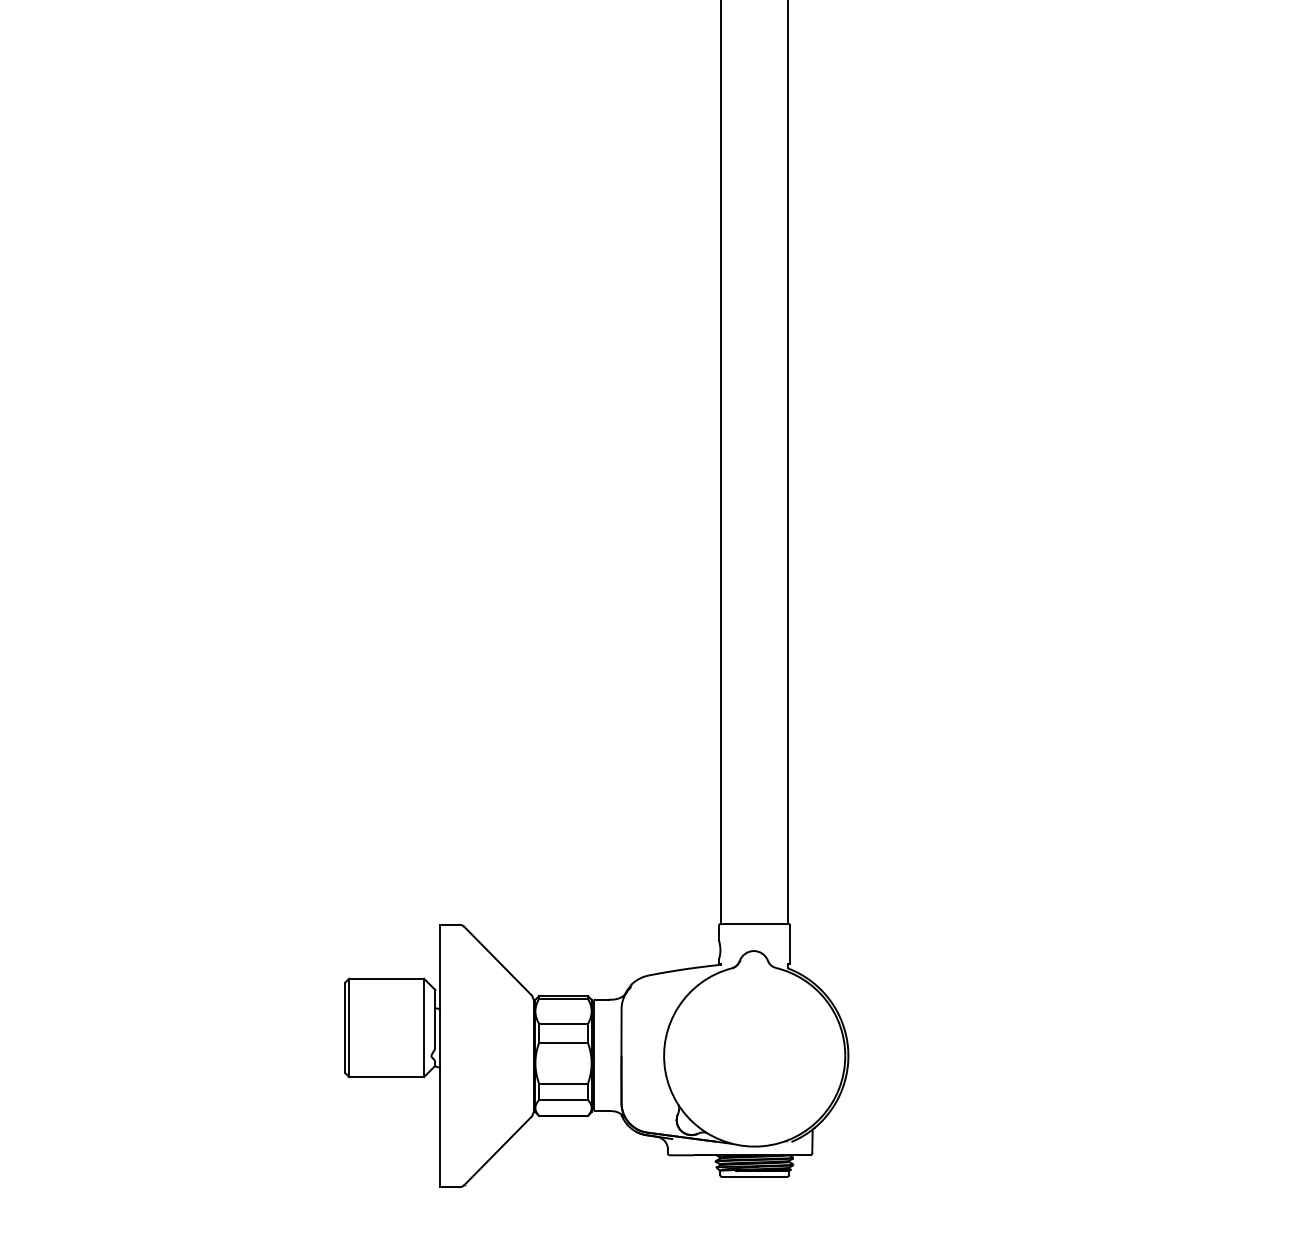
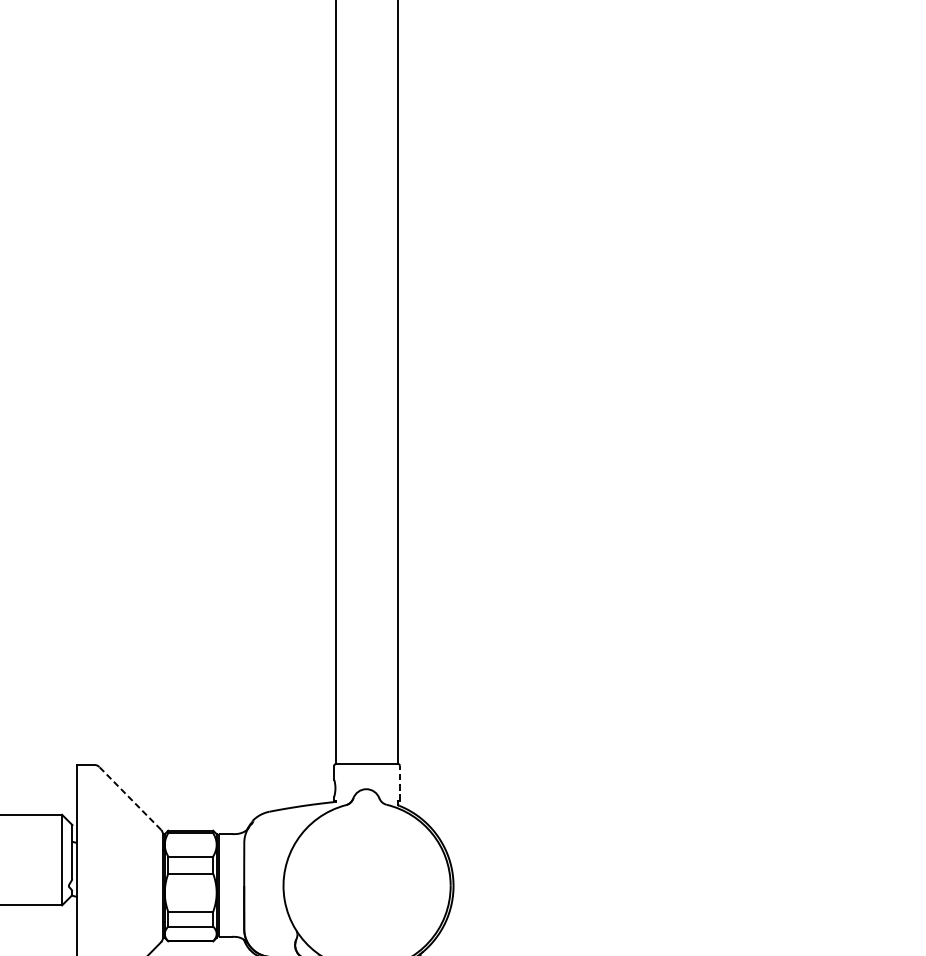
line: (790, 944) -> (400, 783), solid -> dashed
line: (497, 961) -> (129, 798), solid -> dashed

